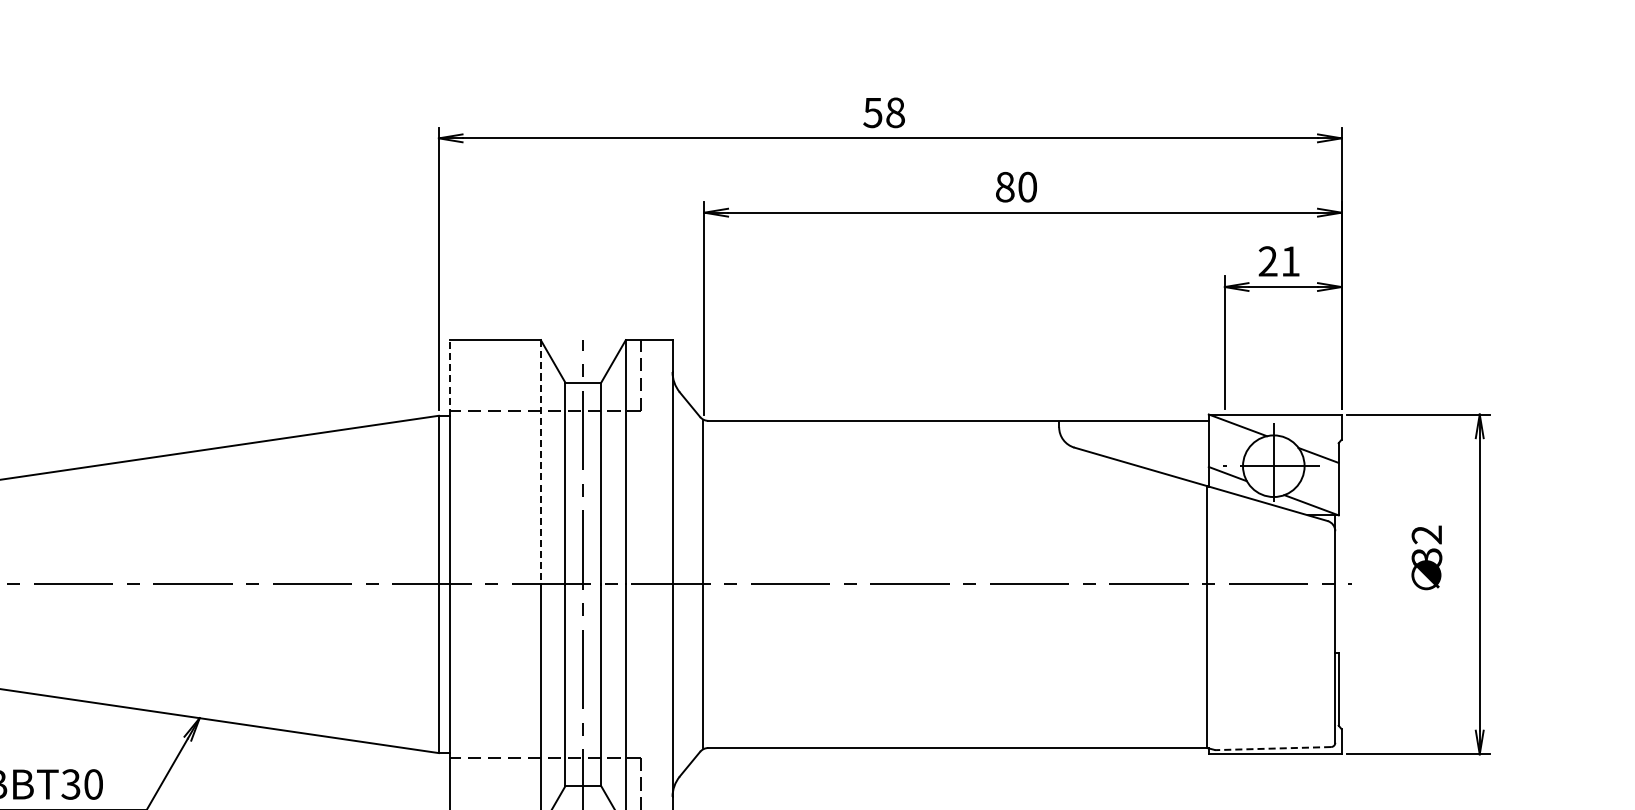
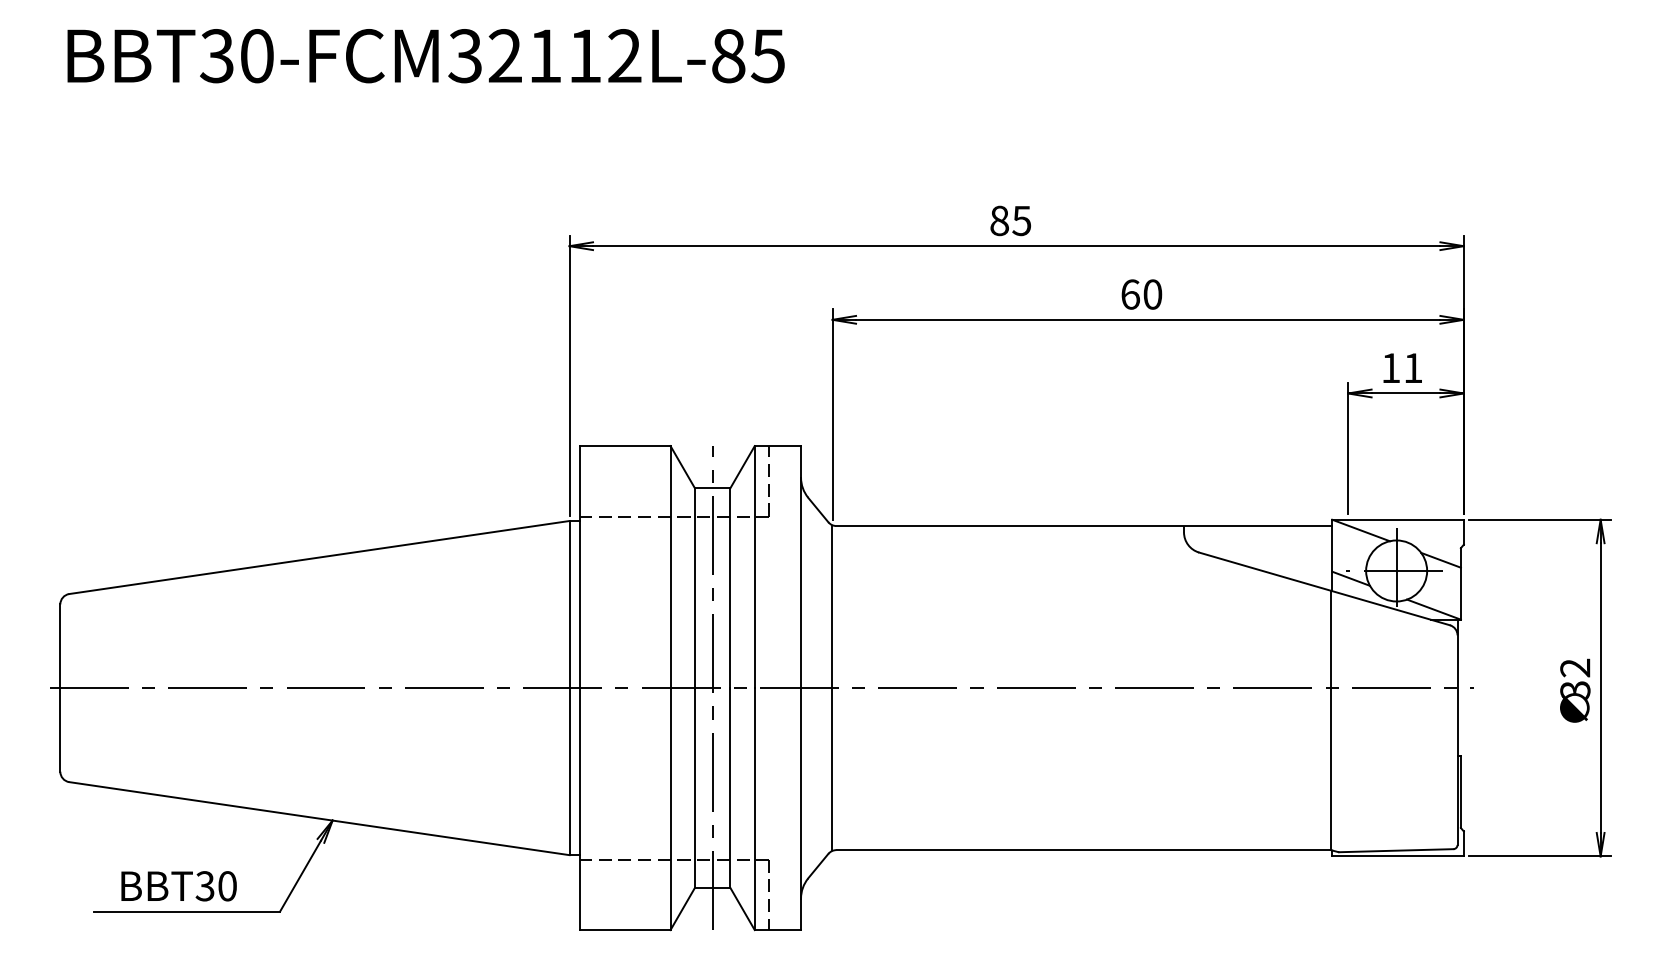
text: (883, 112) -> (1010, 220), 58 -> 85
text: (1005, 187) -> (1130, 294), 80 -> 60
text: (1267, 260) -> (1390, 367), 21 -> 11
line: (449, 377) -> (580, 483), dashed -> solid
line: (540, 462) -> (670, 567), dashed -> solid
text: (1427, 557) -> (1575, 690), moved
line: (1272, 748) -> (1395, 850), dashed -> solid

